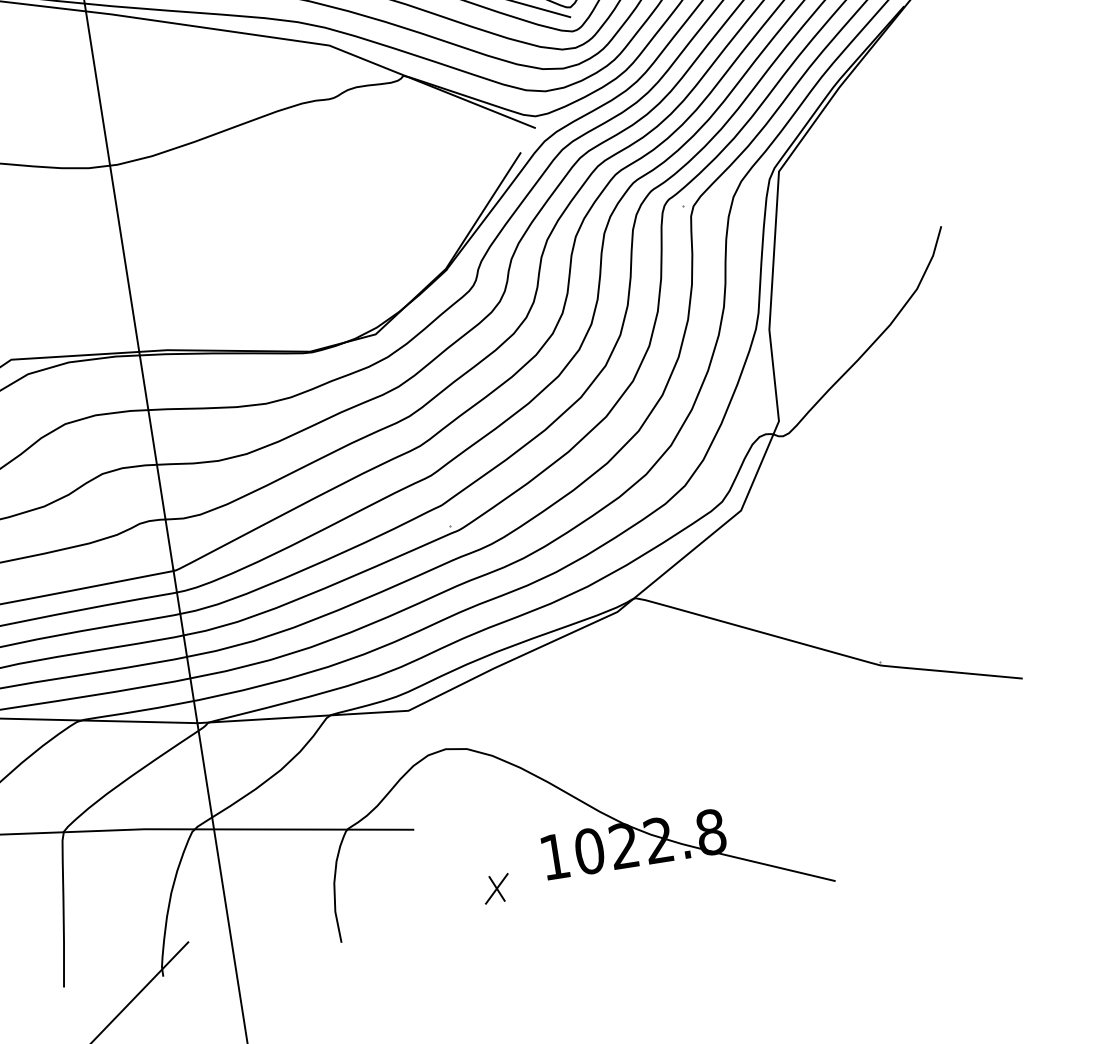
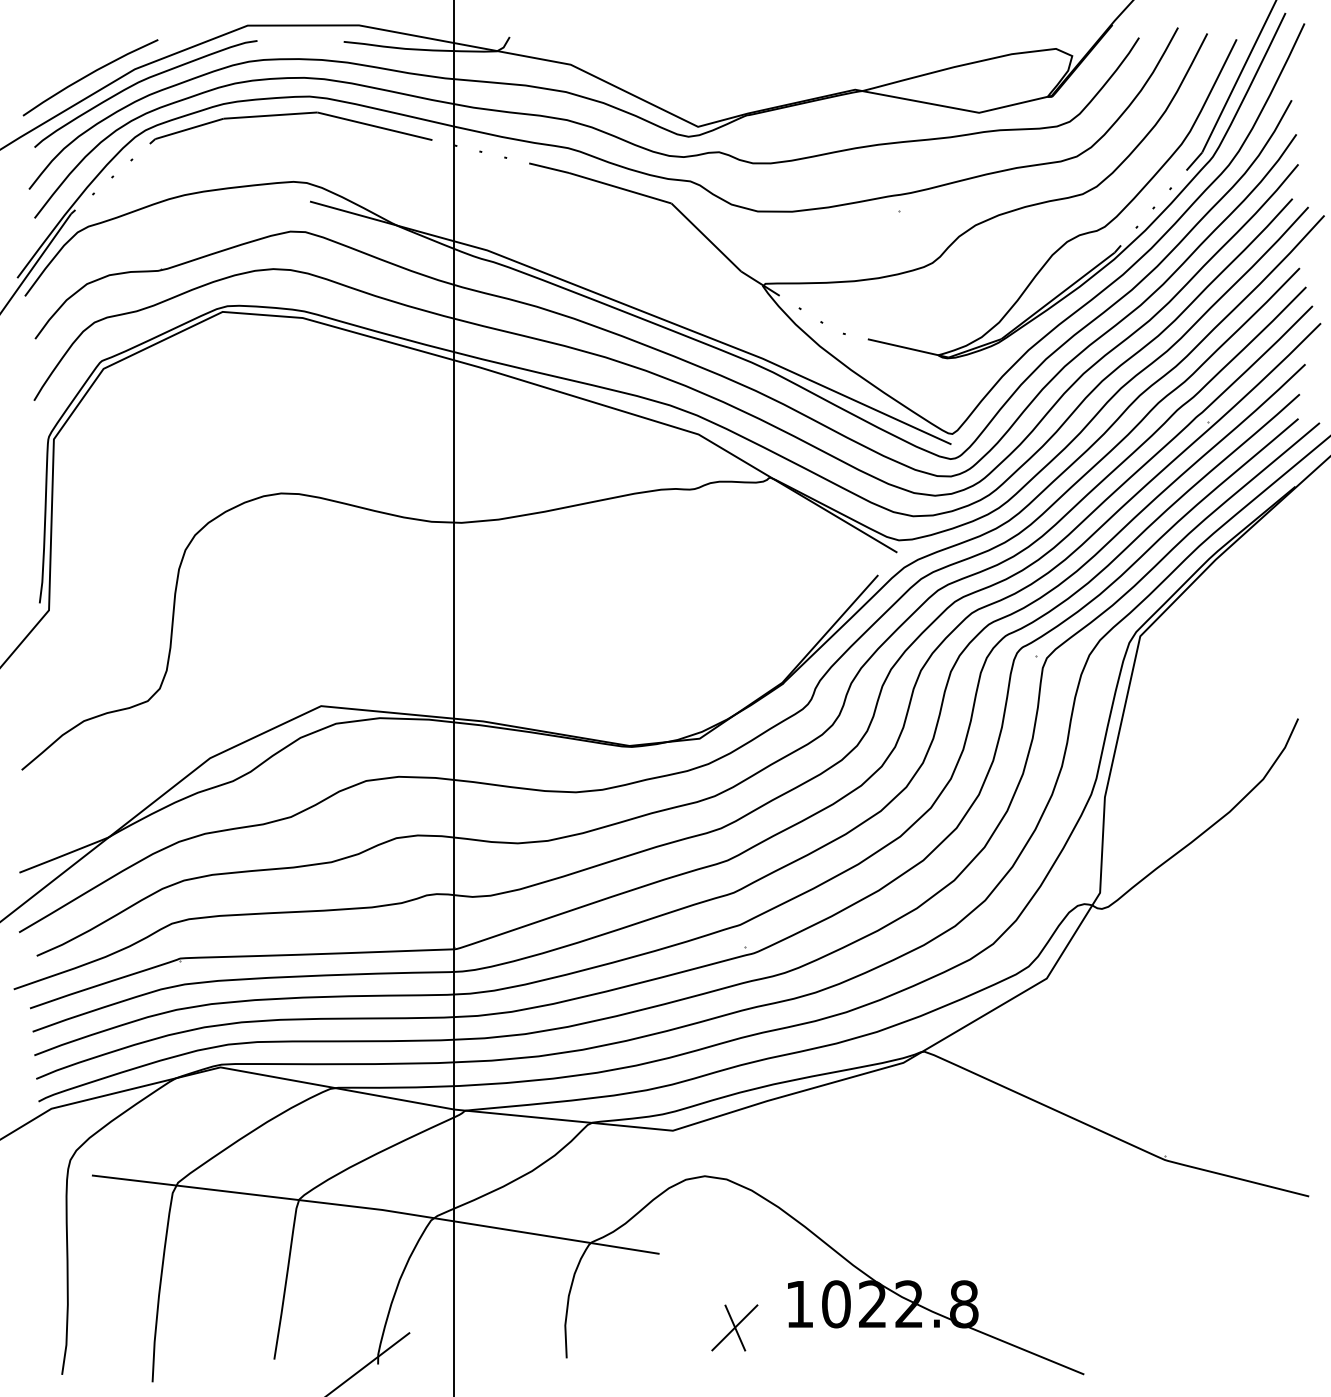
part: (496, 888) -> (734, 1327), size x1.67

